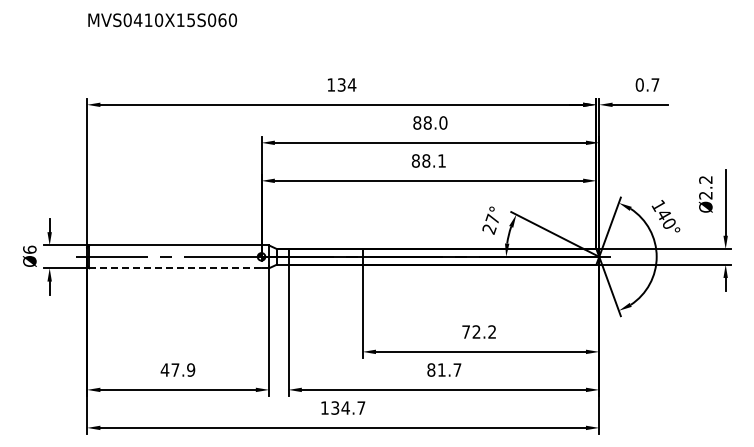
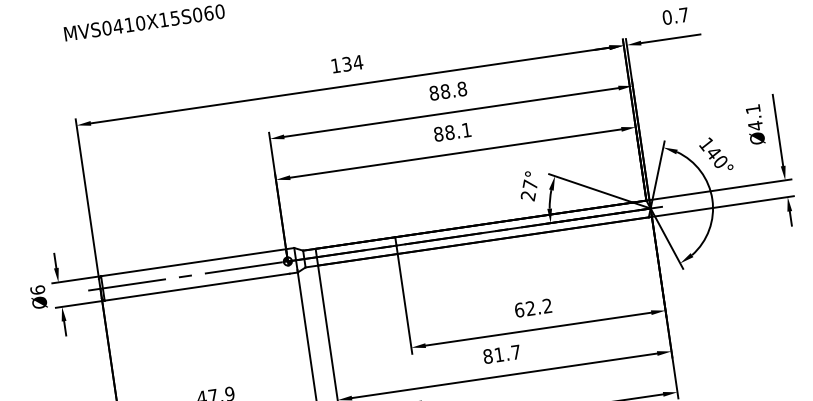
text: (443, 122) -> (462, 88), 88.0 -> 88.8
text: (705, 187) -> (753, 117), Ø2.2 -> Ø4.1
line: (175, 268) -> (197, 287), dashed -> solid
text: (466, 331) -> (519, 309), 72.2 -> 62.2

